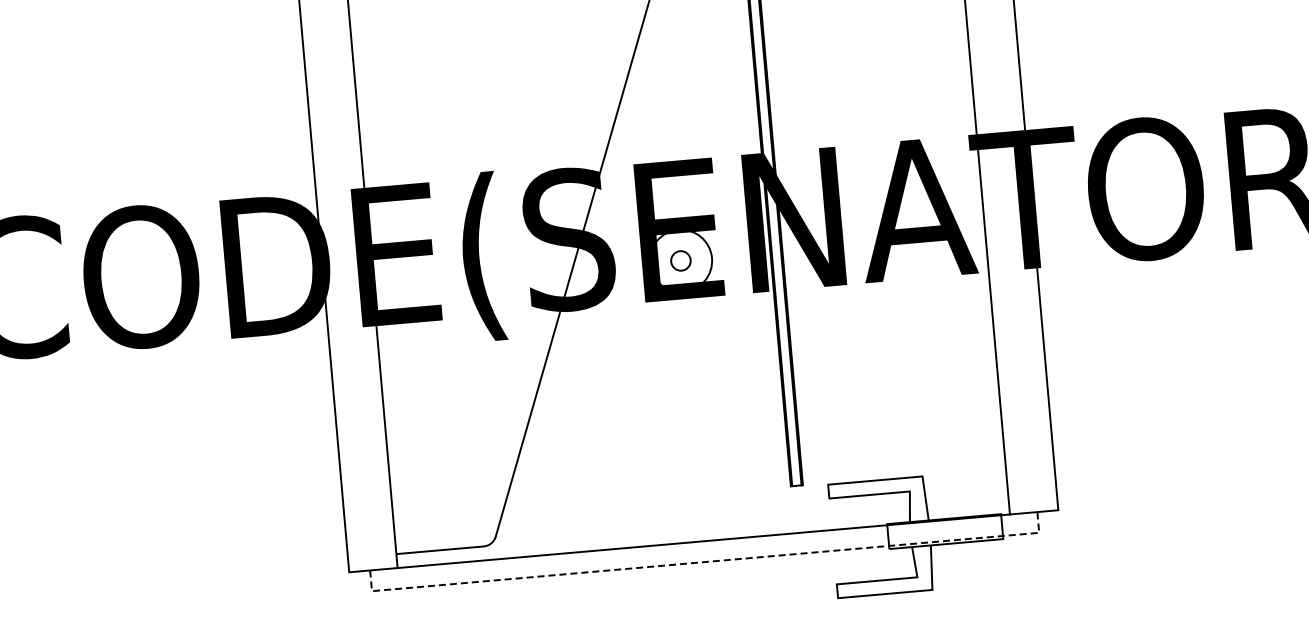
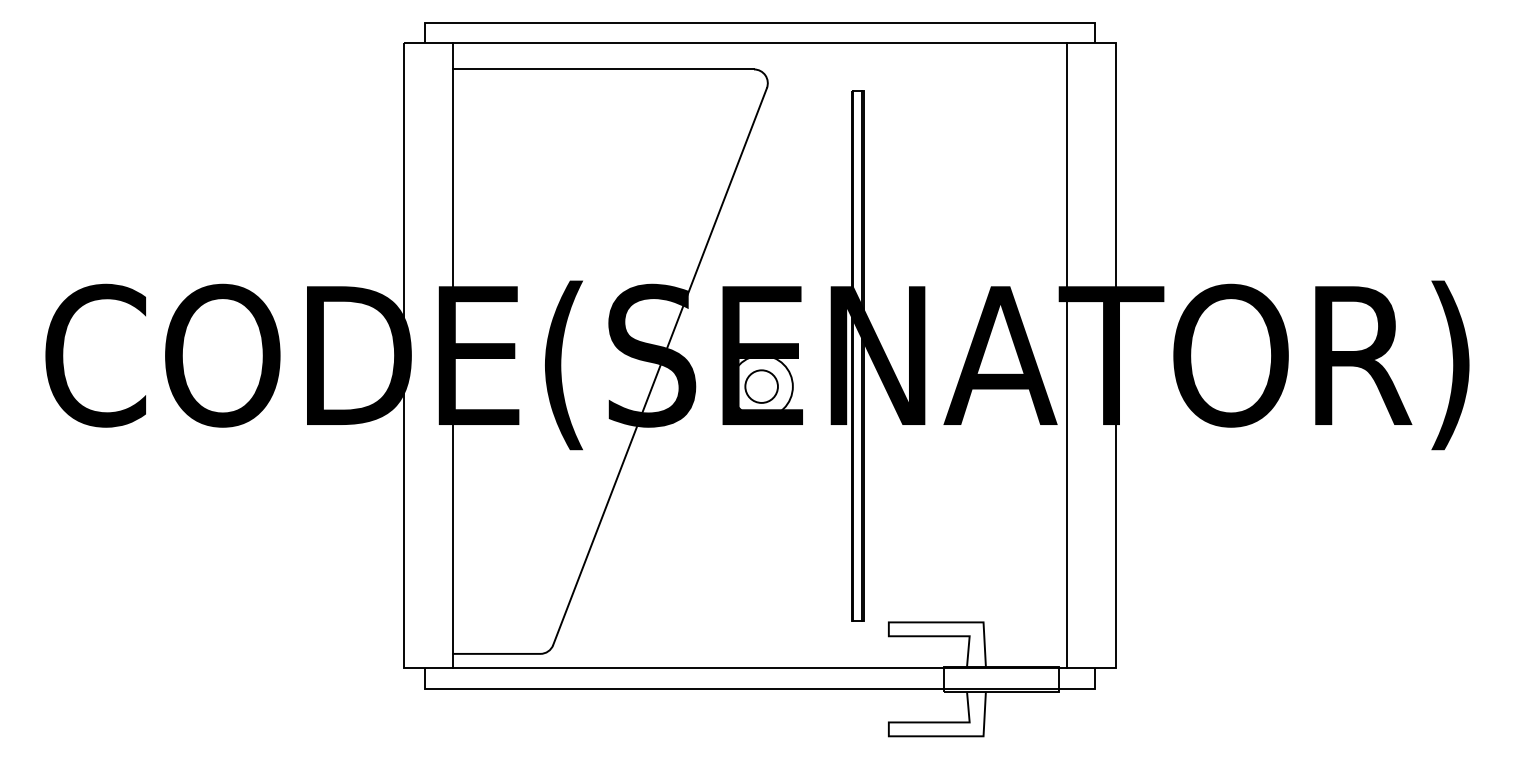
circle: (680, 260) -> (761, 386), size x1.67
line: (706, 561) -> (760, 688), dashed -> solid

